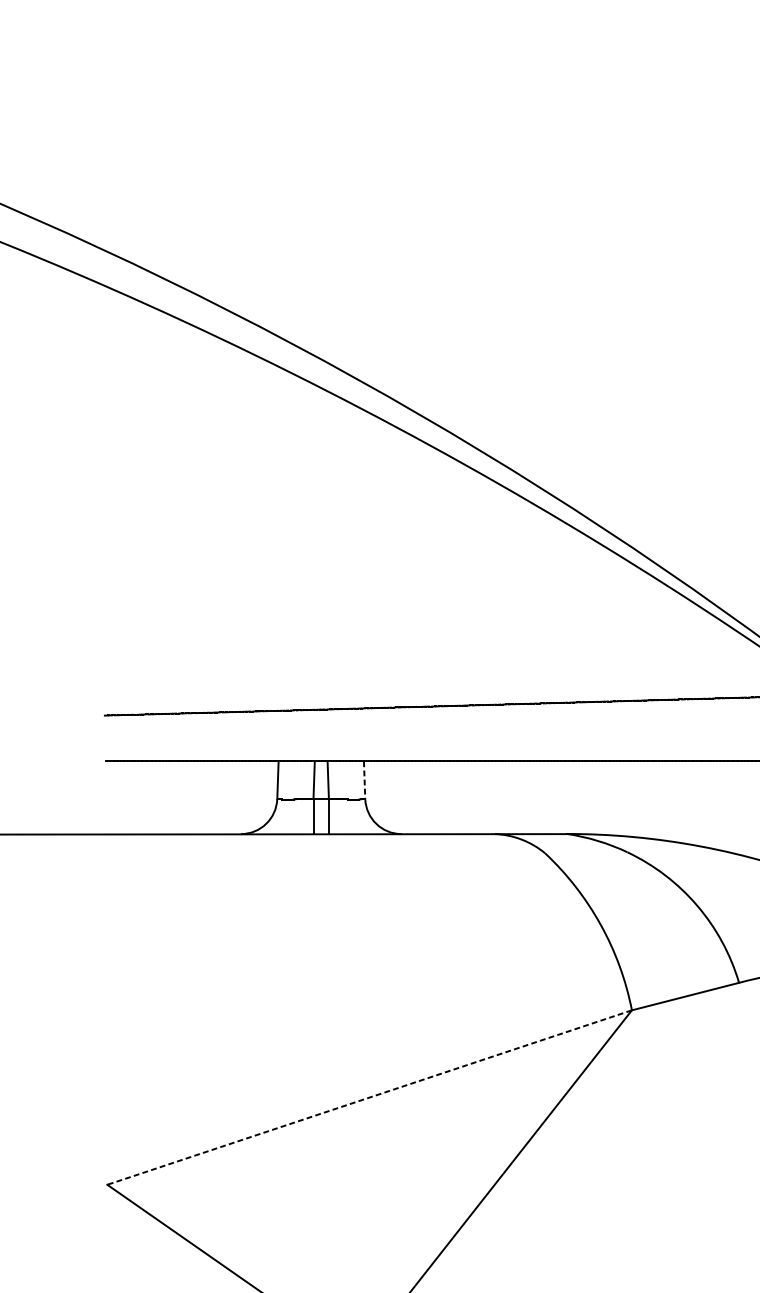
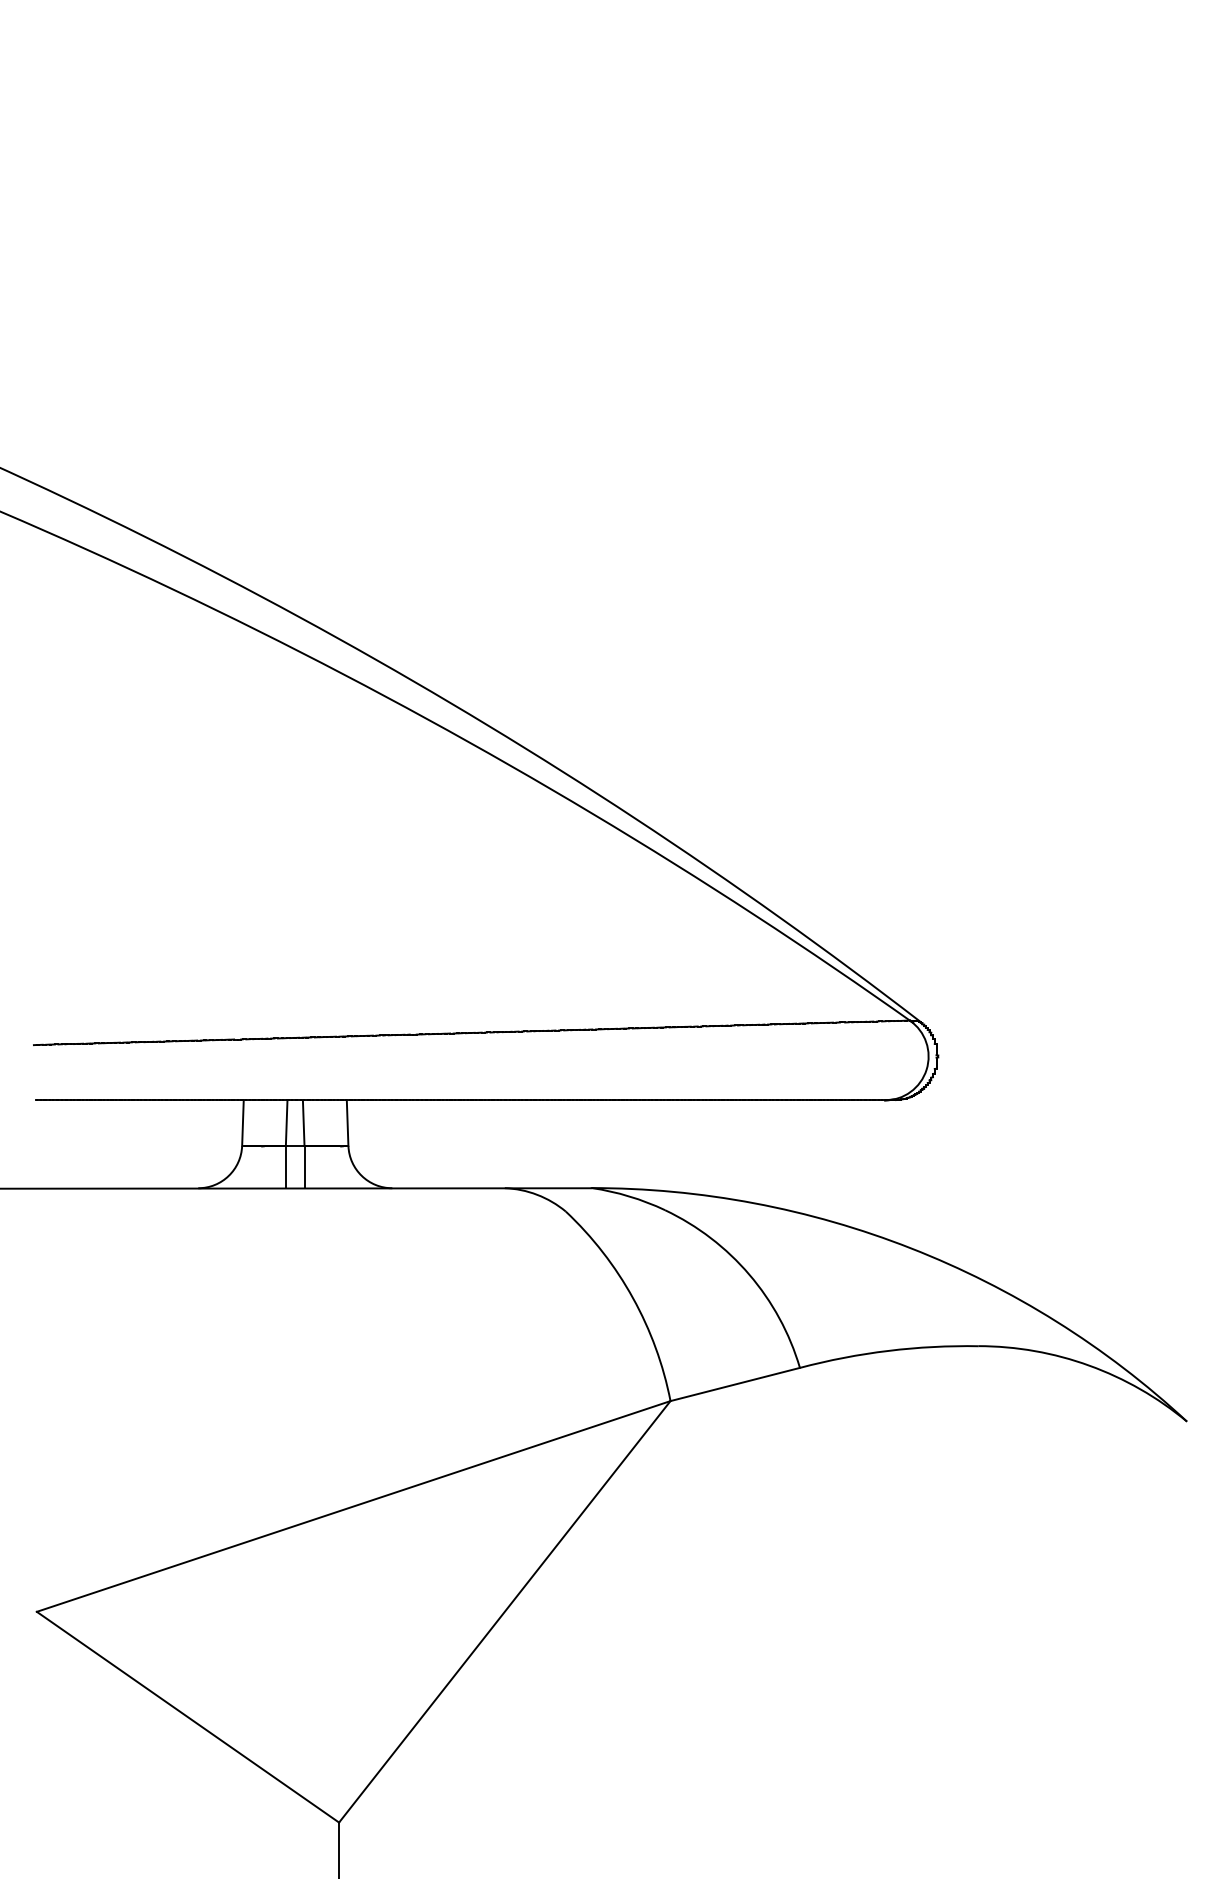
line: (364, 780) -> (347, 1123), dashed -> solid
line: (369, 1097) -> (353, 1506), dashed -> solid

